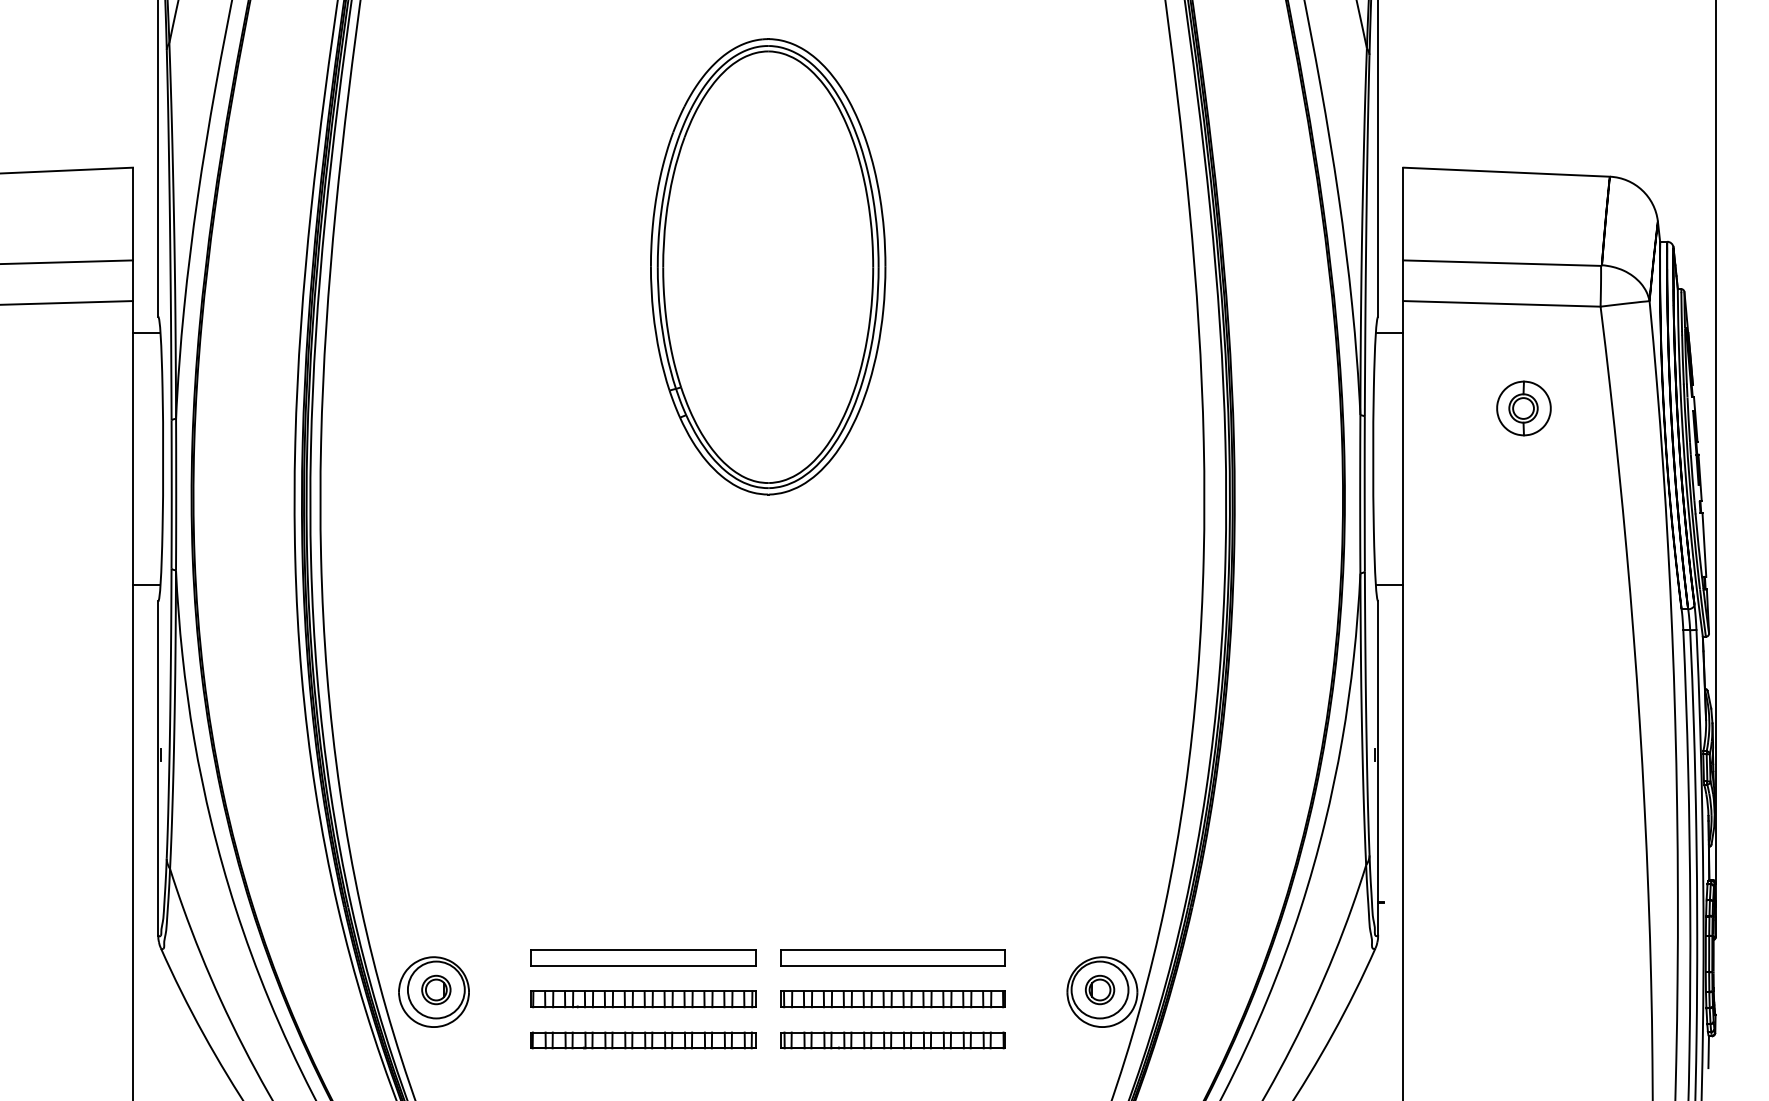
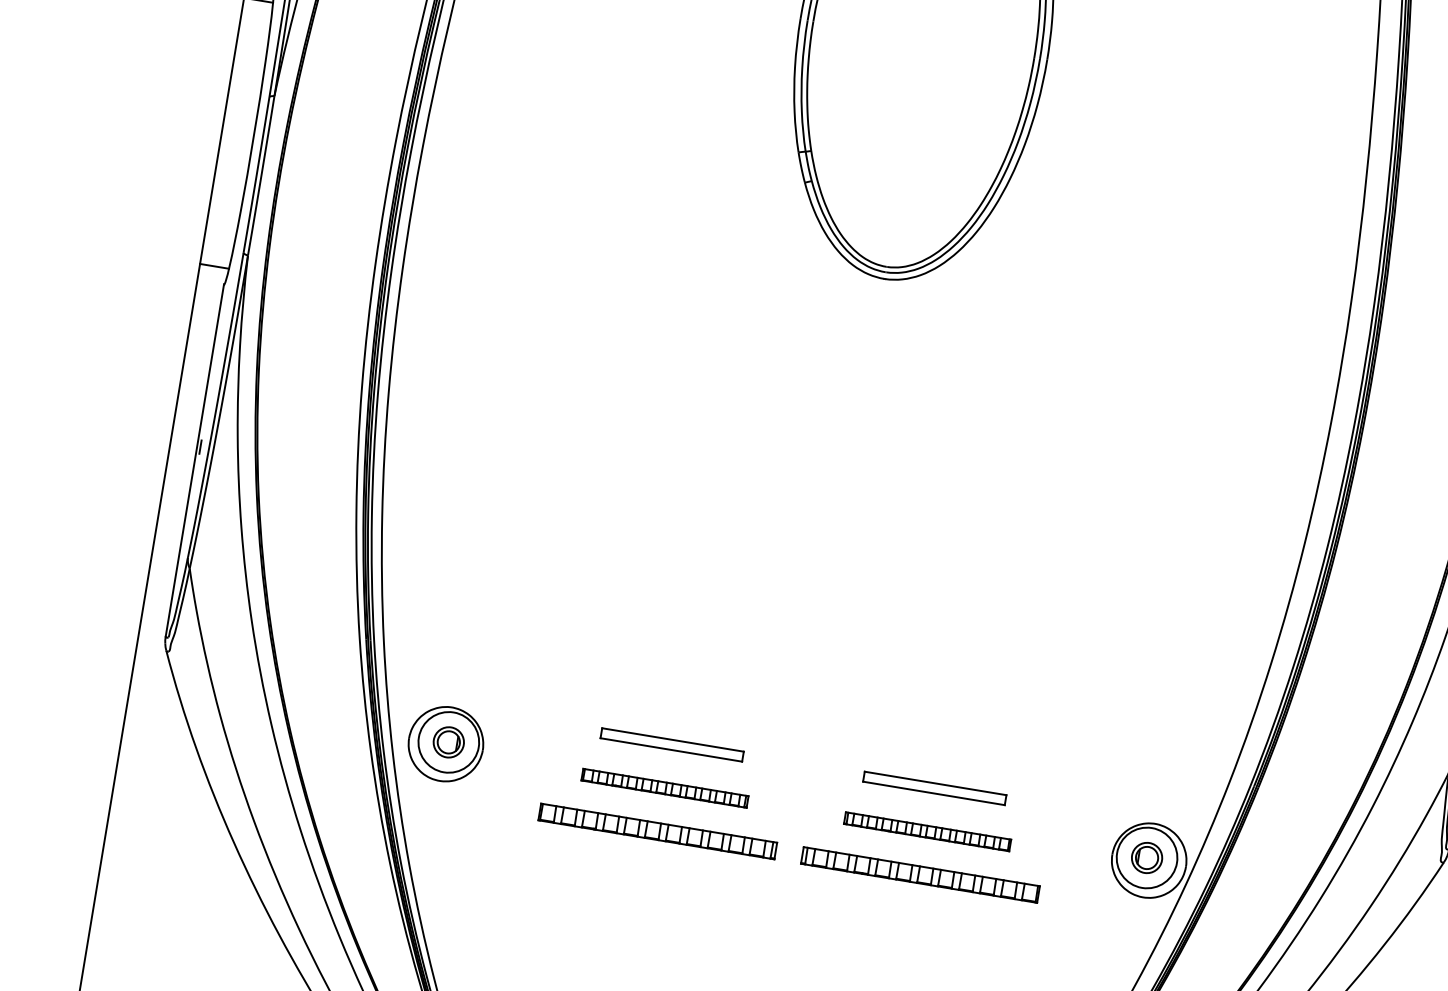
part: (643, 957) -> (672, 744), size x0.6
part: (892, 957) -> (934, 787), size x0.6
part: (643, 999) -> (665, 788), size x0.7
part: (892, 999) -> (927, 831), size x0.7

